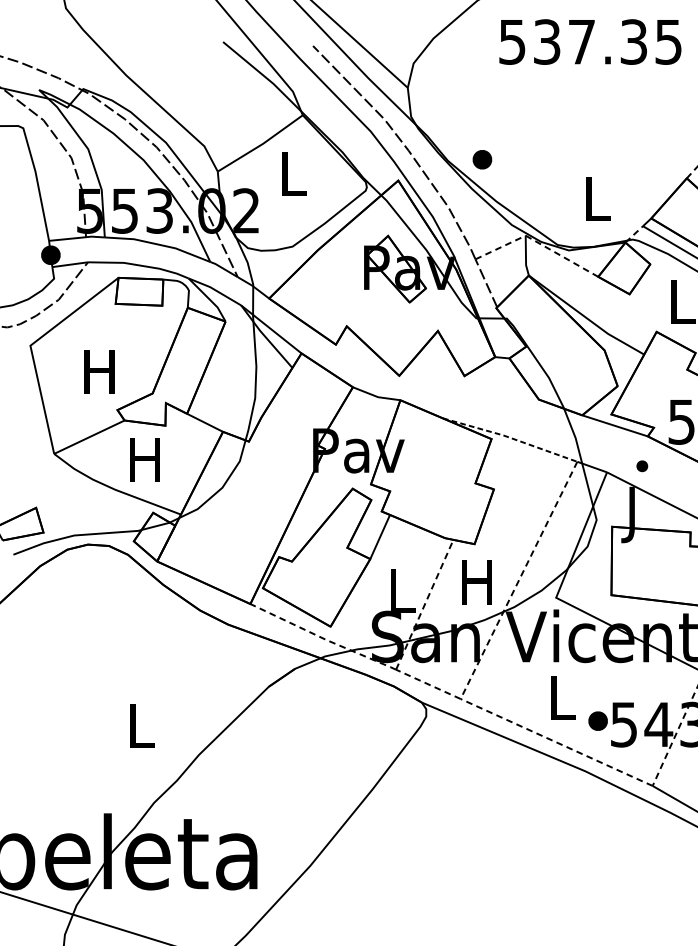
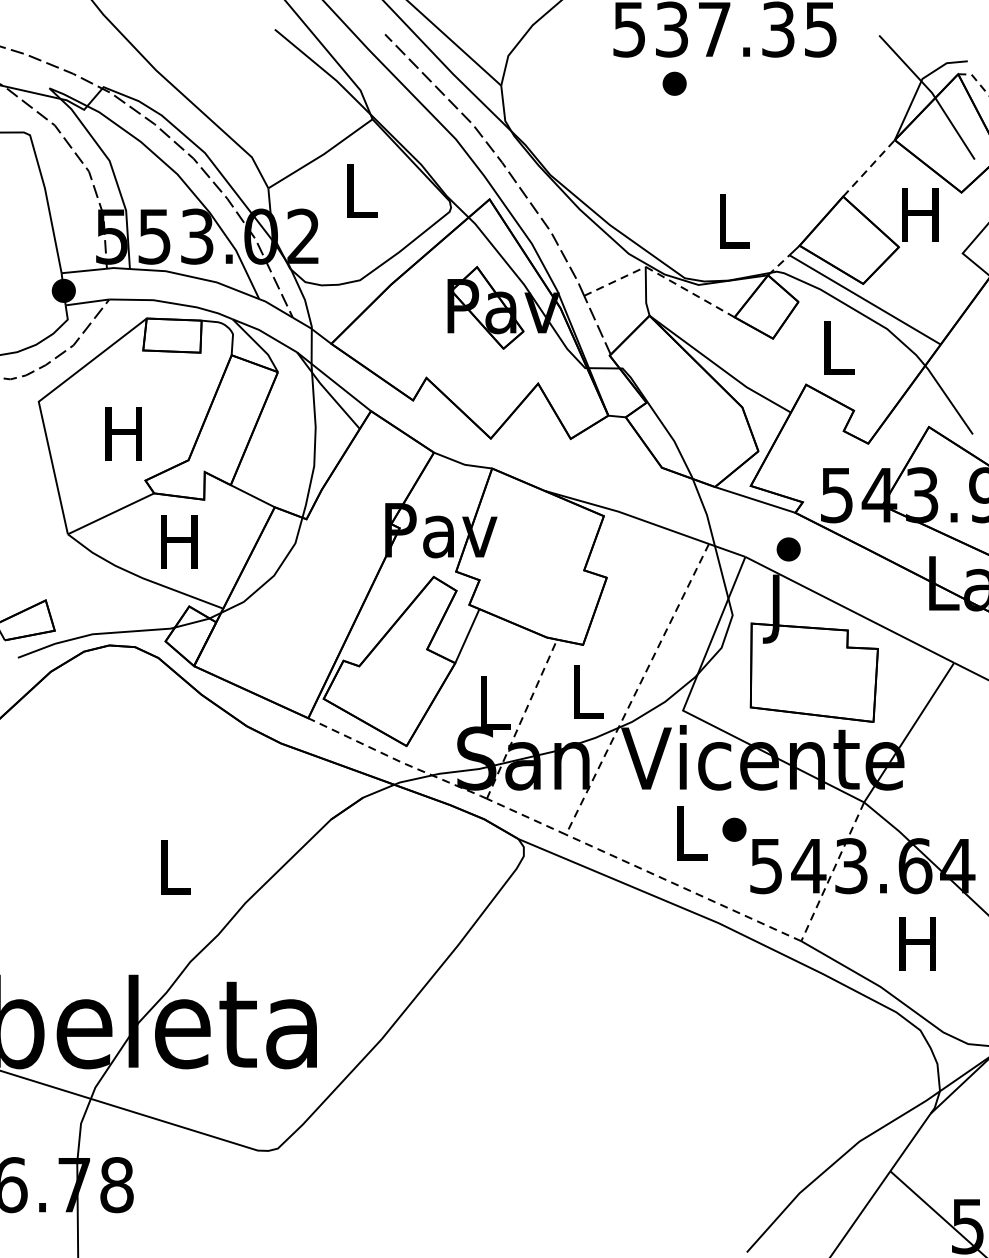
part: (482, 159) -> (674, 83), moved
line: (510, 437) -> (626, 514), dashed -> solid
part: (642, 466) -> (788, 549), size x1.67
text: (476, 582) -> (585, 691), H -> L
part: (598, 720) -> (734, 829), moved

